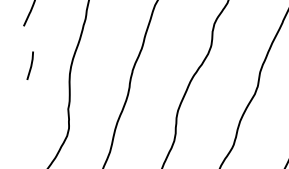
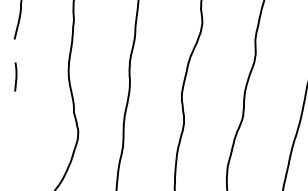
line: (30, 65) -> (15, 76), moved

